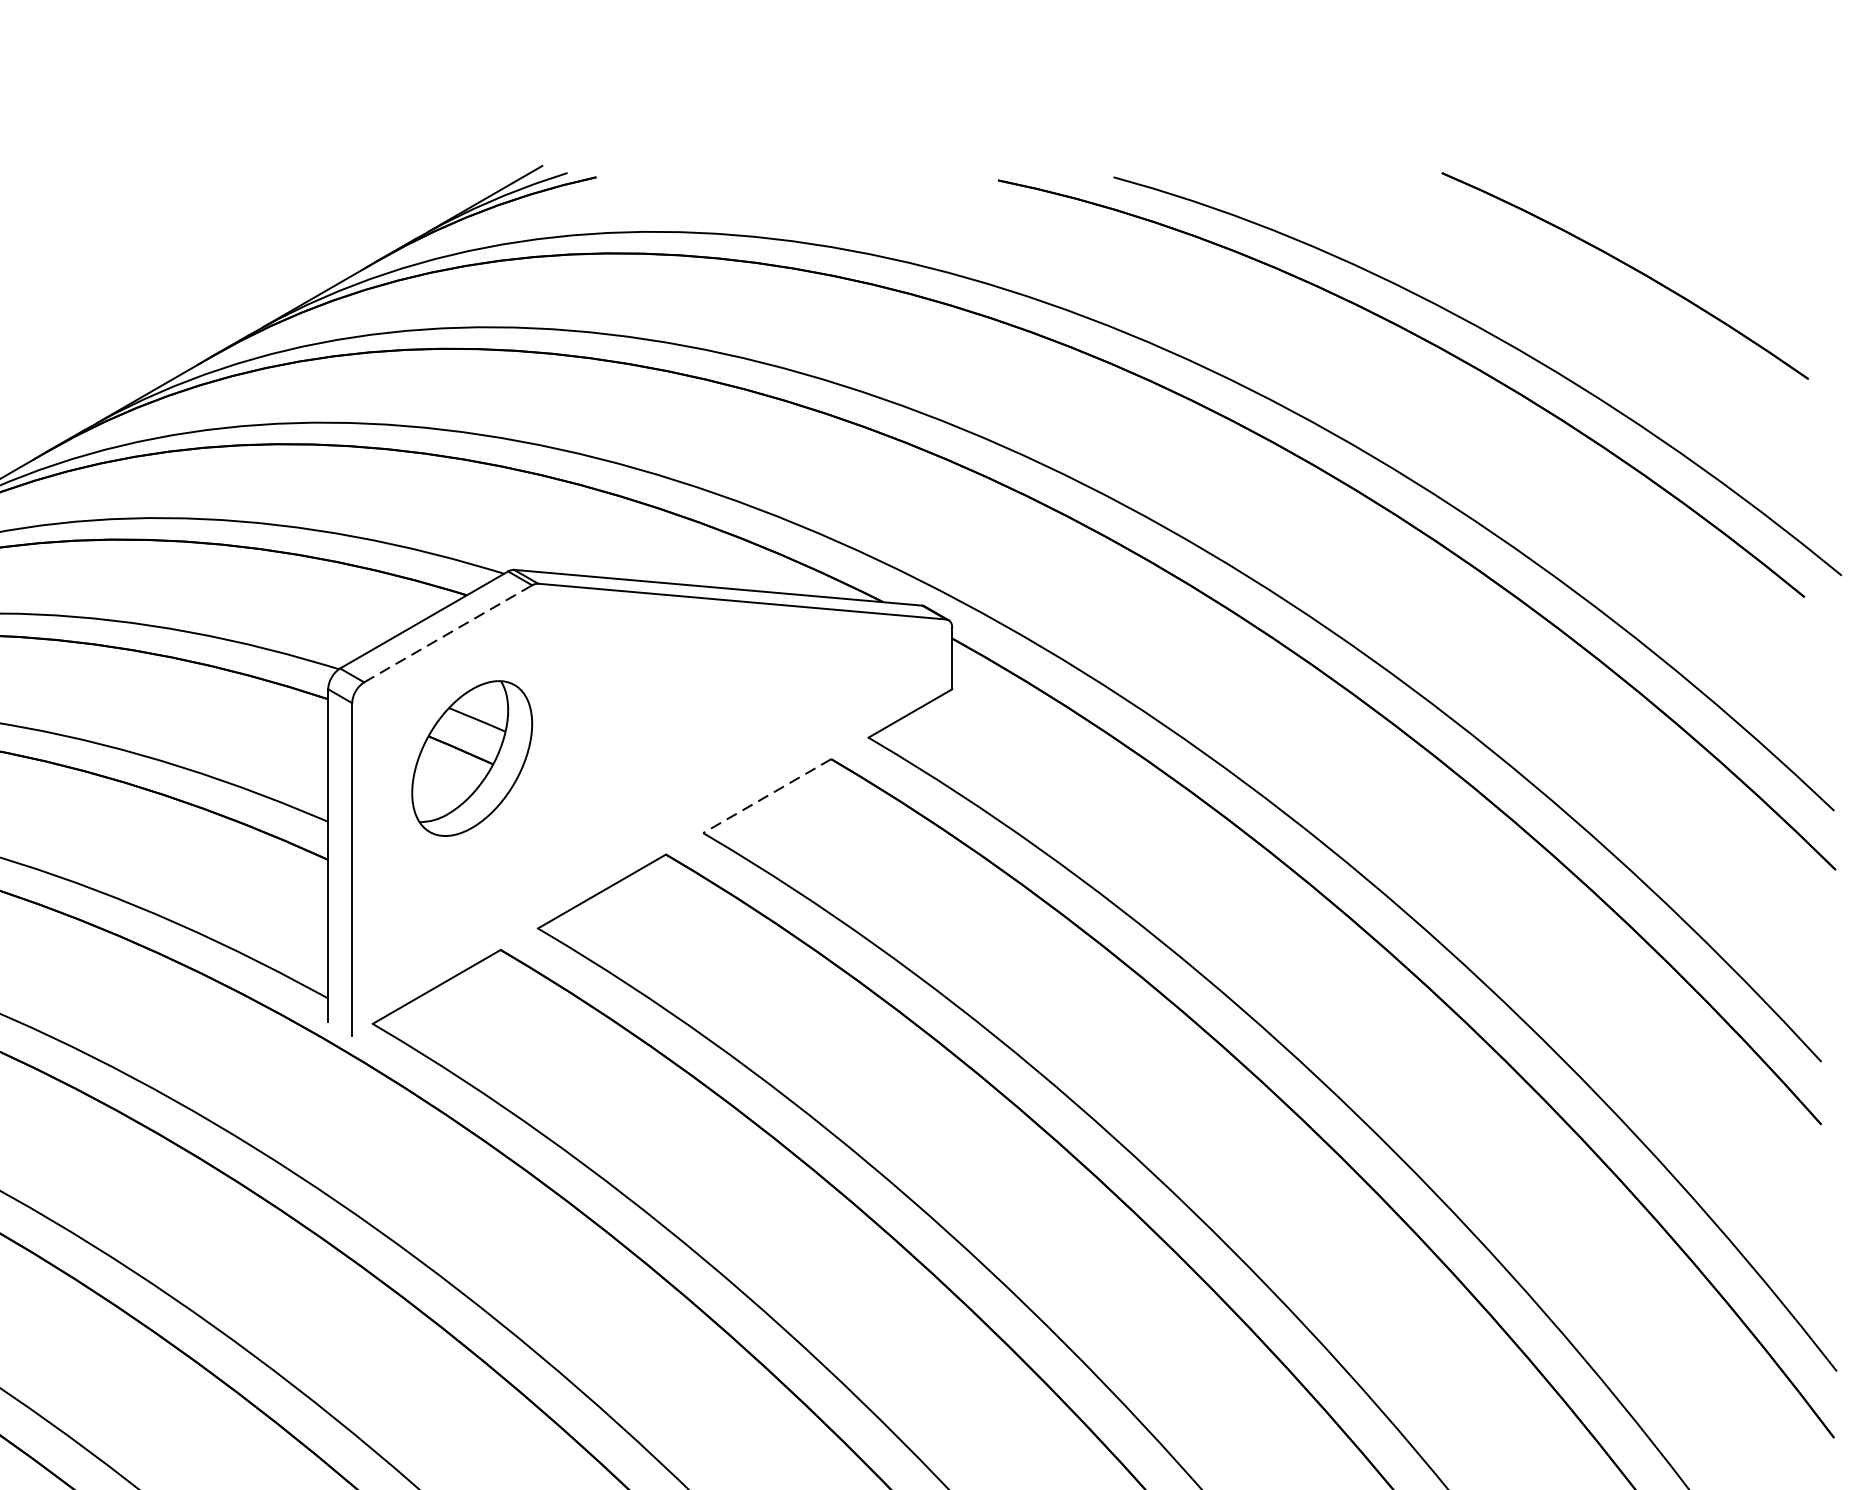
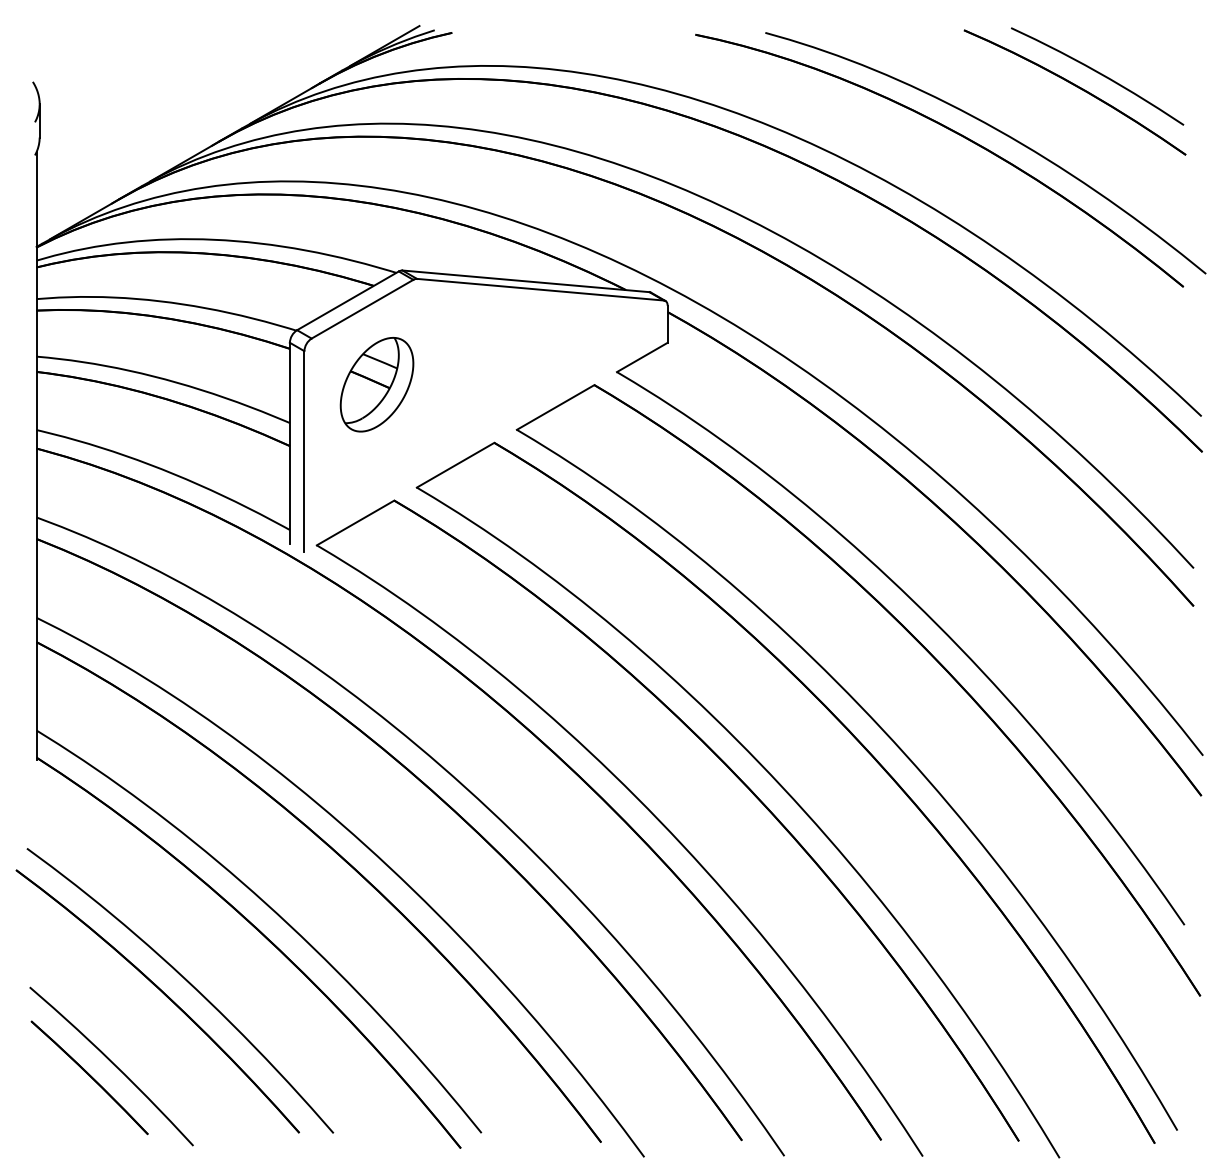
curve: (1665, 246) -> (1099, 74), added
line: (448, 634) -> (362, 309), dashed -> solid
line: (766, 796) -> (555, 407), dashed -> solid

